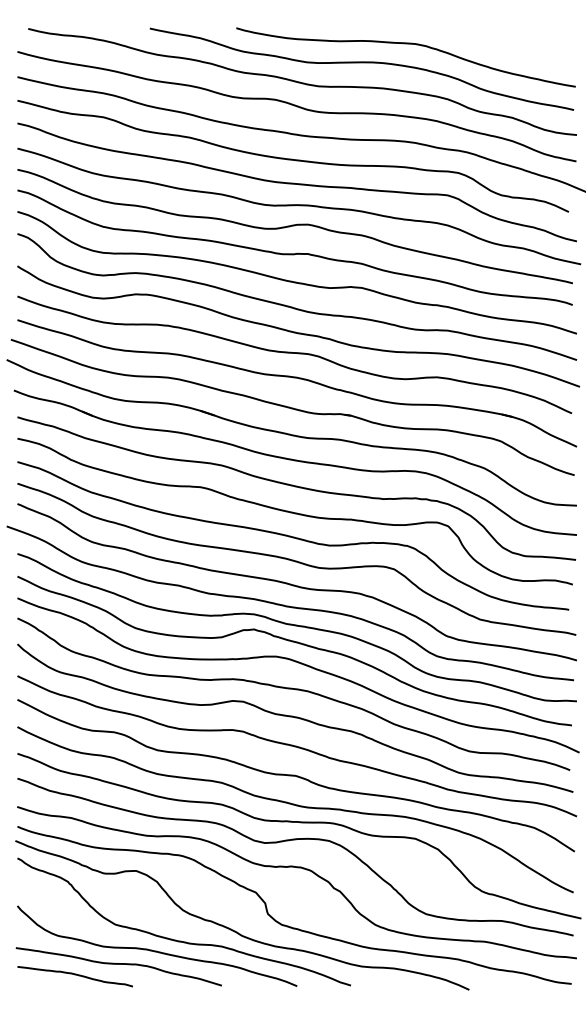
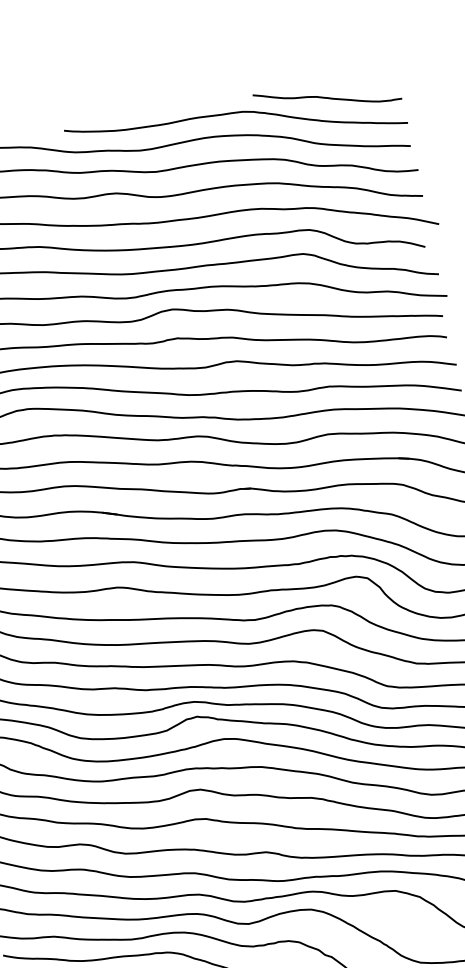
curve: (501, 45) -> (327, 96), added

